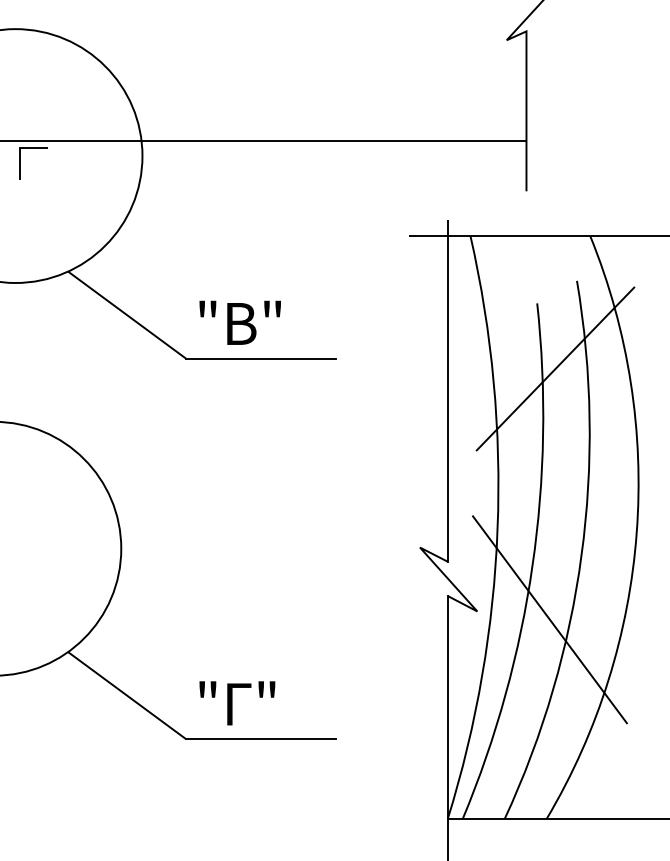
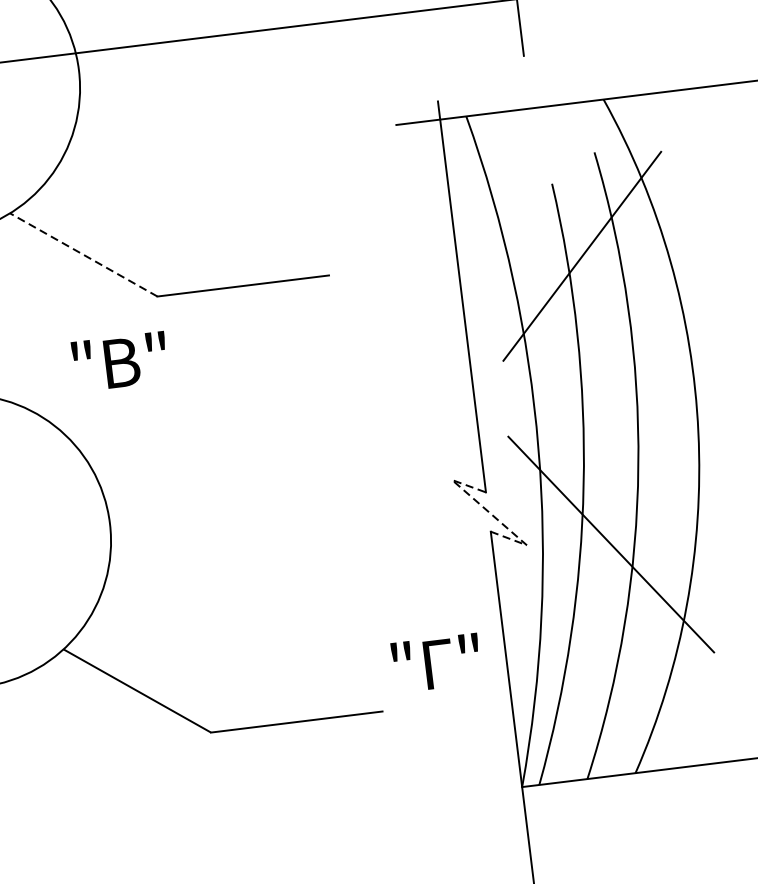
line: (126, 314) -> (82, 254), solid -> dashed
text: (239, 322) -> (119, 361), moved
line: (449, 579) -> (490, 512), solid -> dashed
text: (237, 703) -> (436, 663), moved

